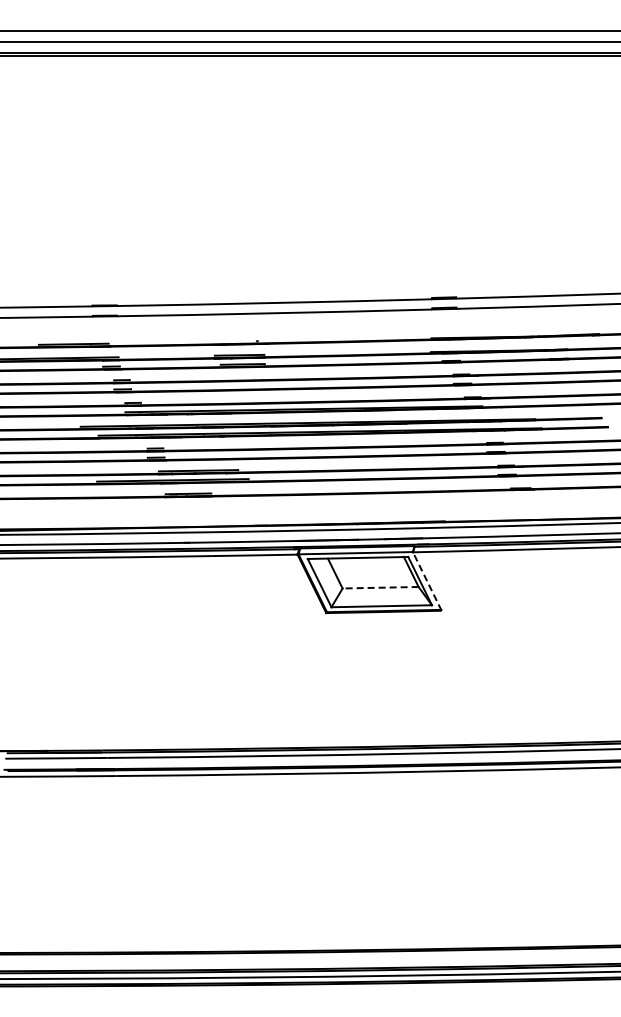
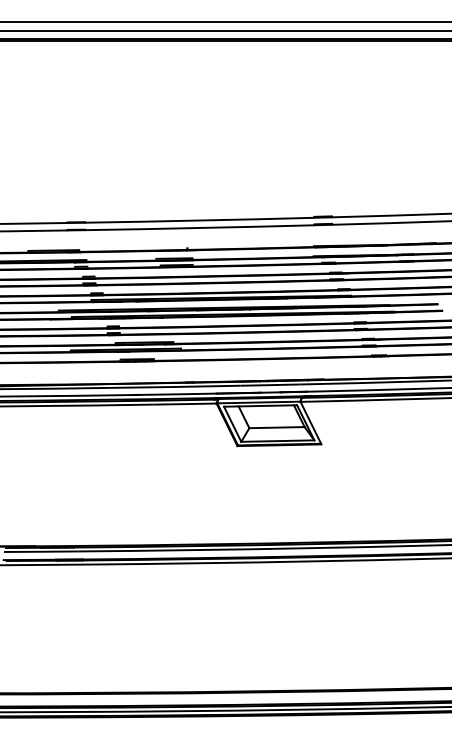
line: (427, 581) -> (311, 423), dashed -> solid
line: (380, 587) -> (276, 427), dashed -> solid

